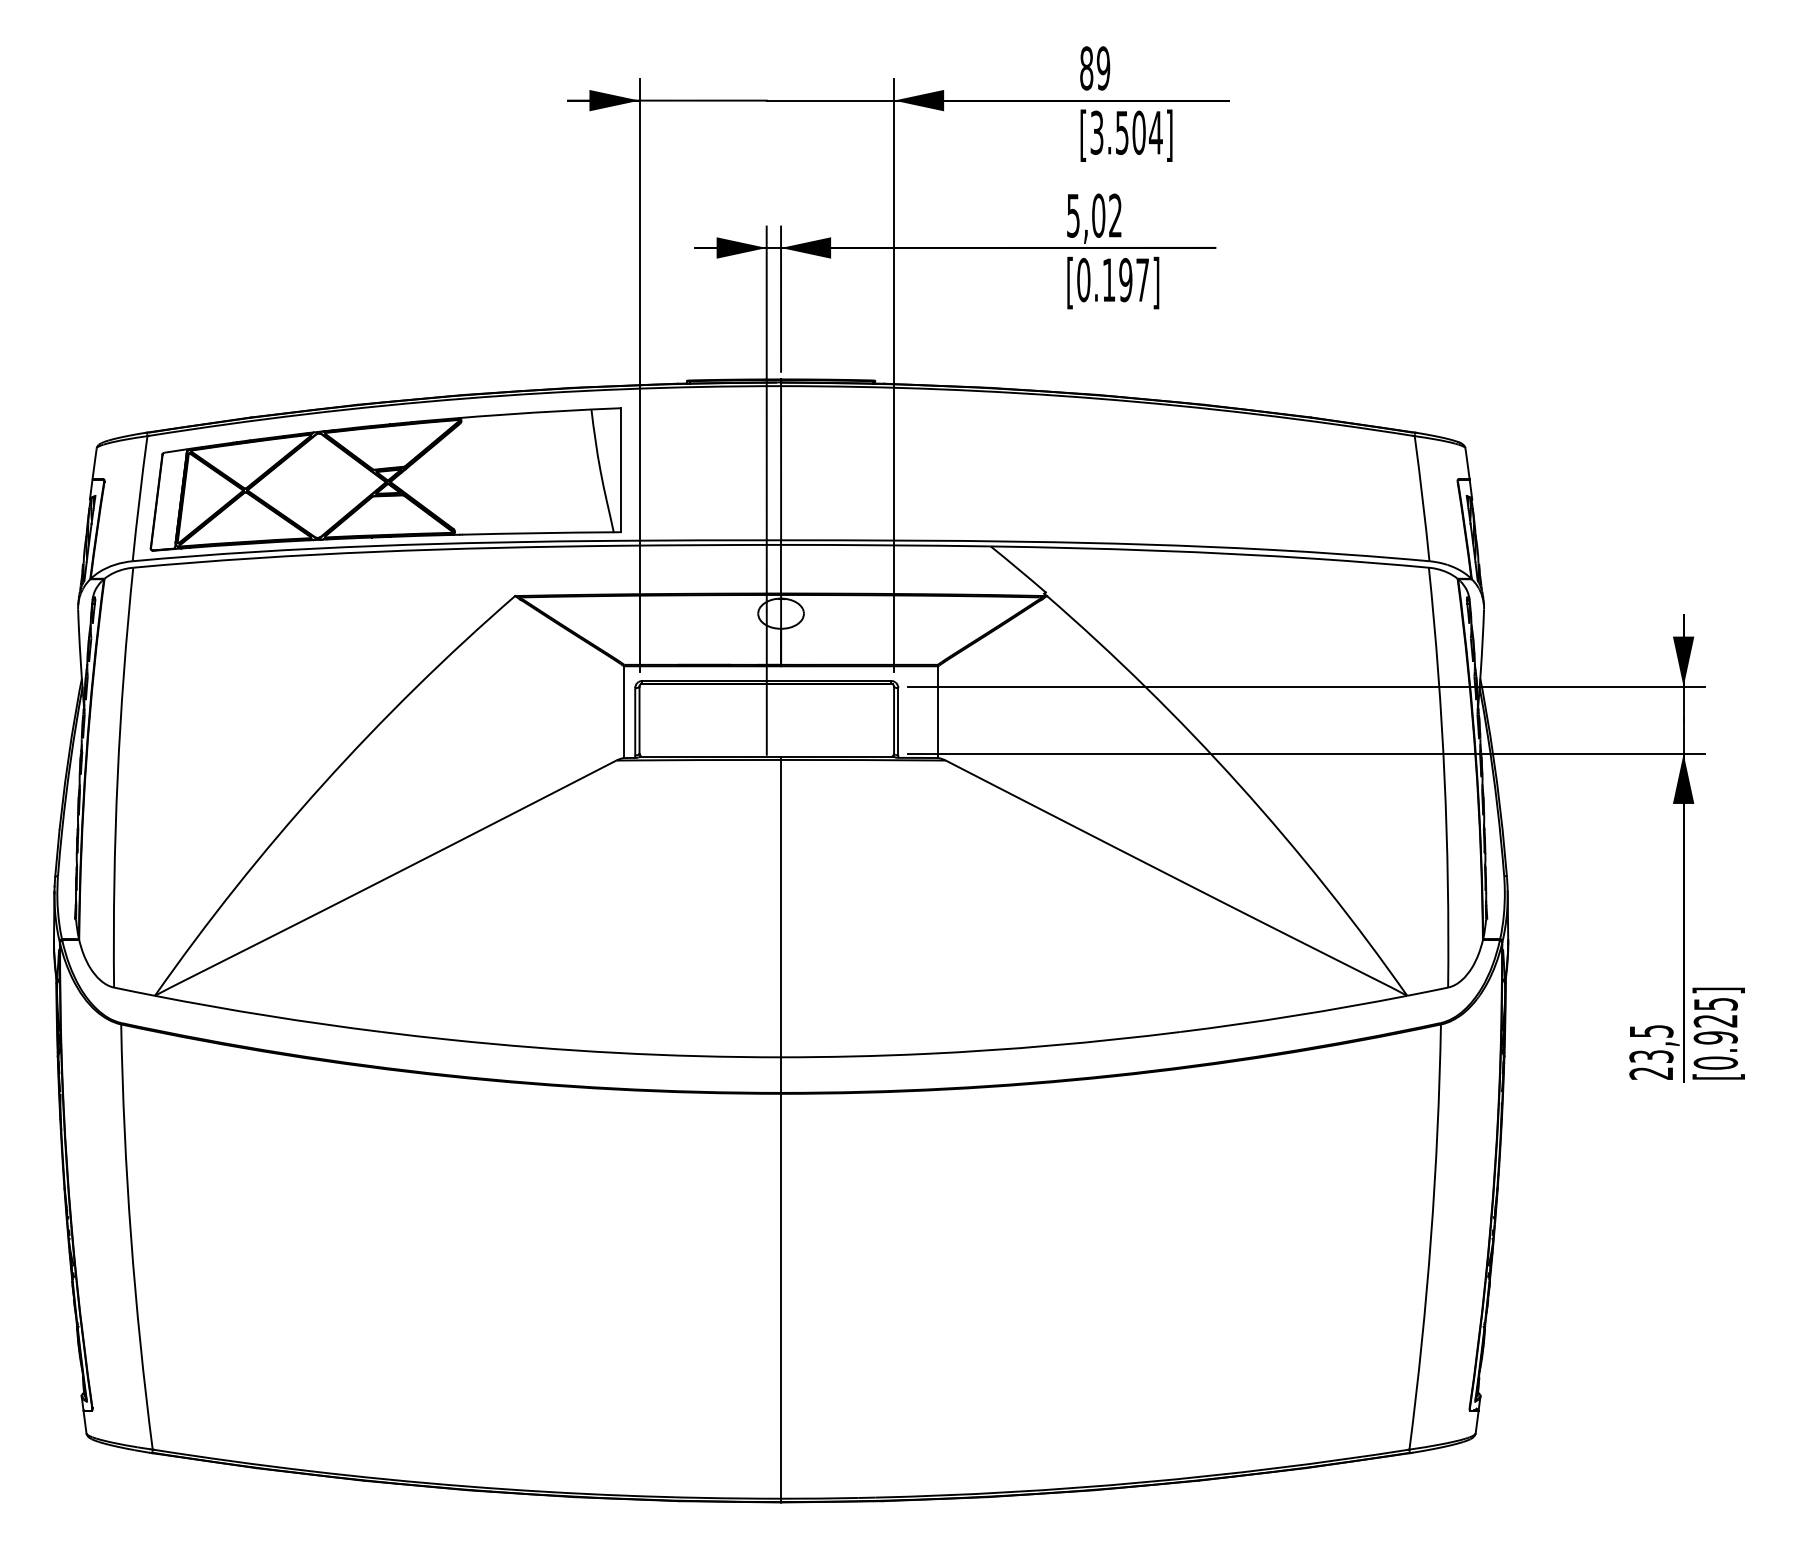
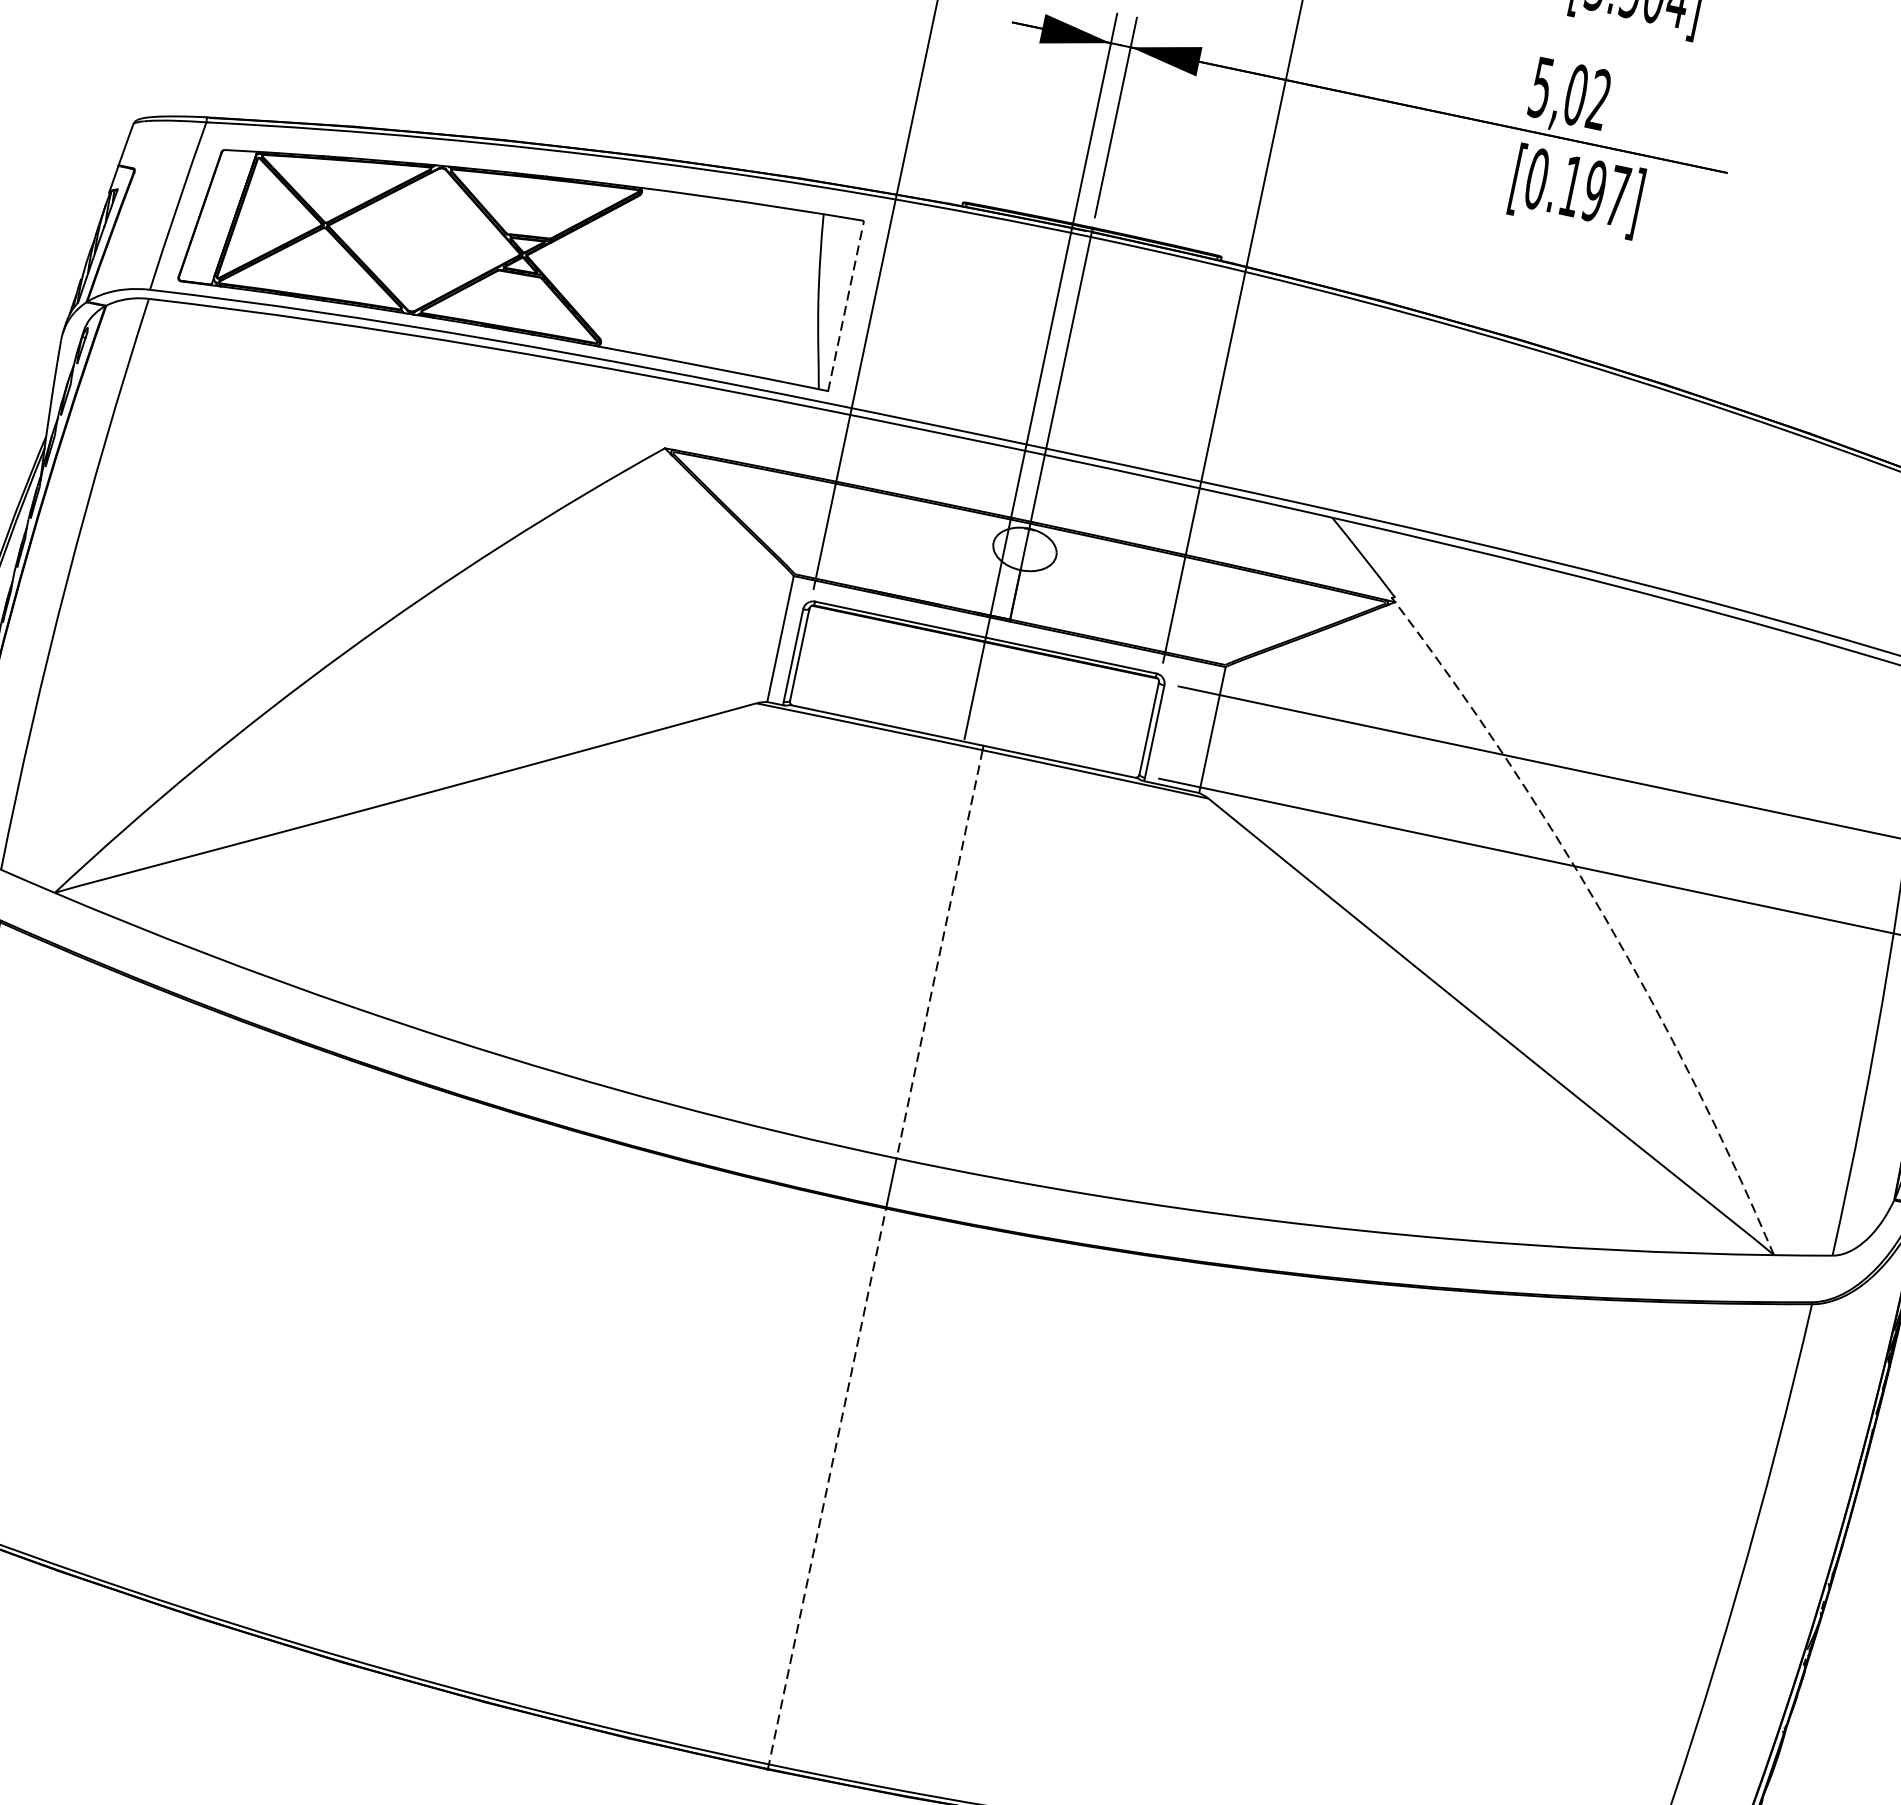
line: (620, 470) -> (845, 306), solid -> dashed
arc: (1239, 784) -> (1604, 916), solid -> dashed
line: (781, 908) -> (940, 954), solid -> dashed
line: (781, 1297) -> (827, 1488), solid -> dashed

